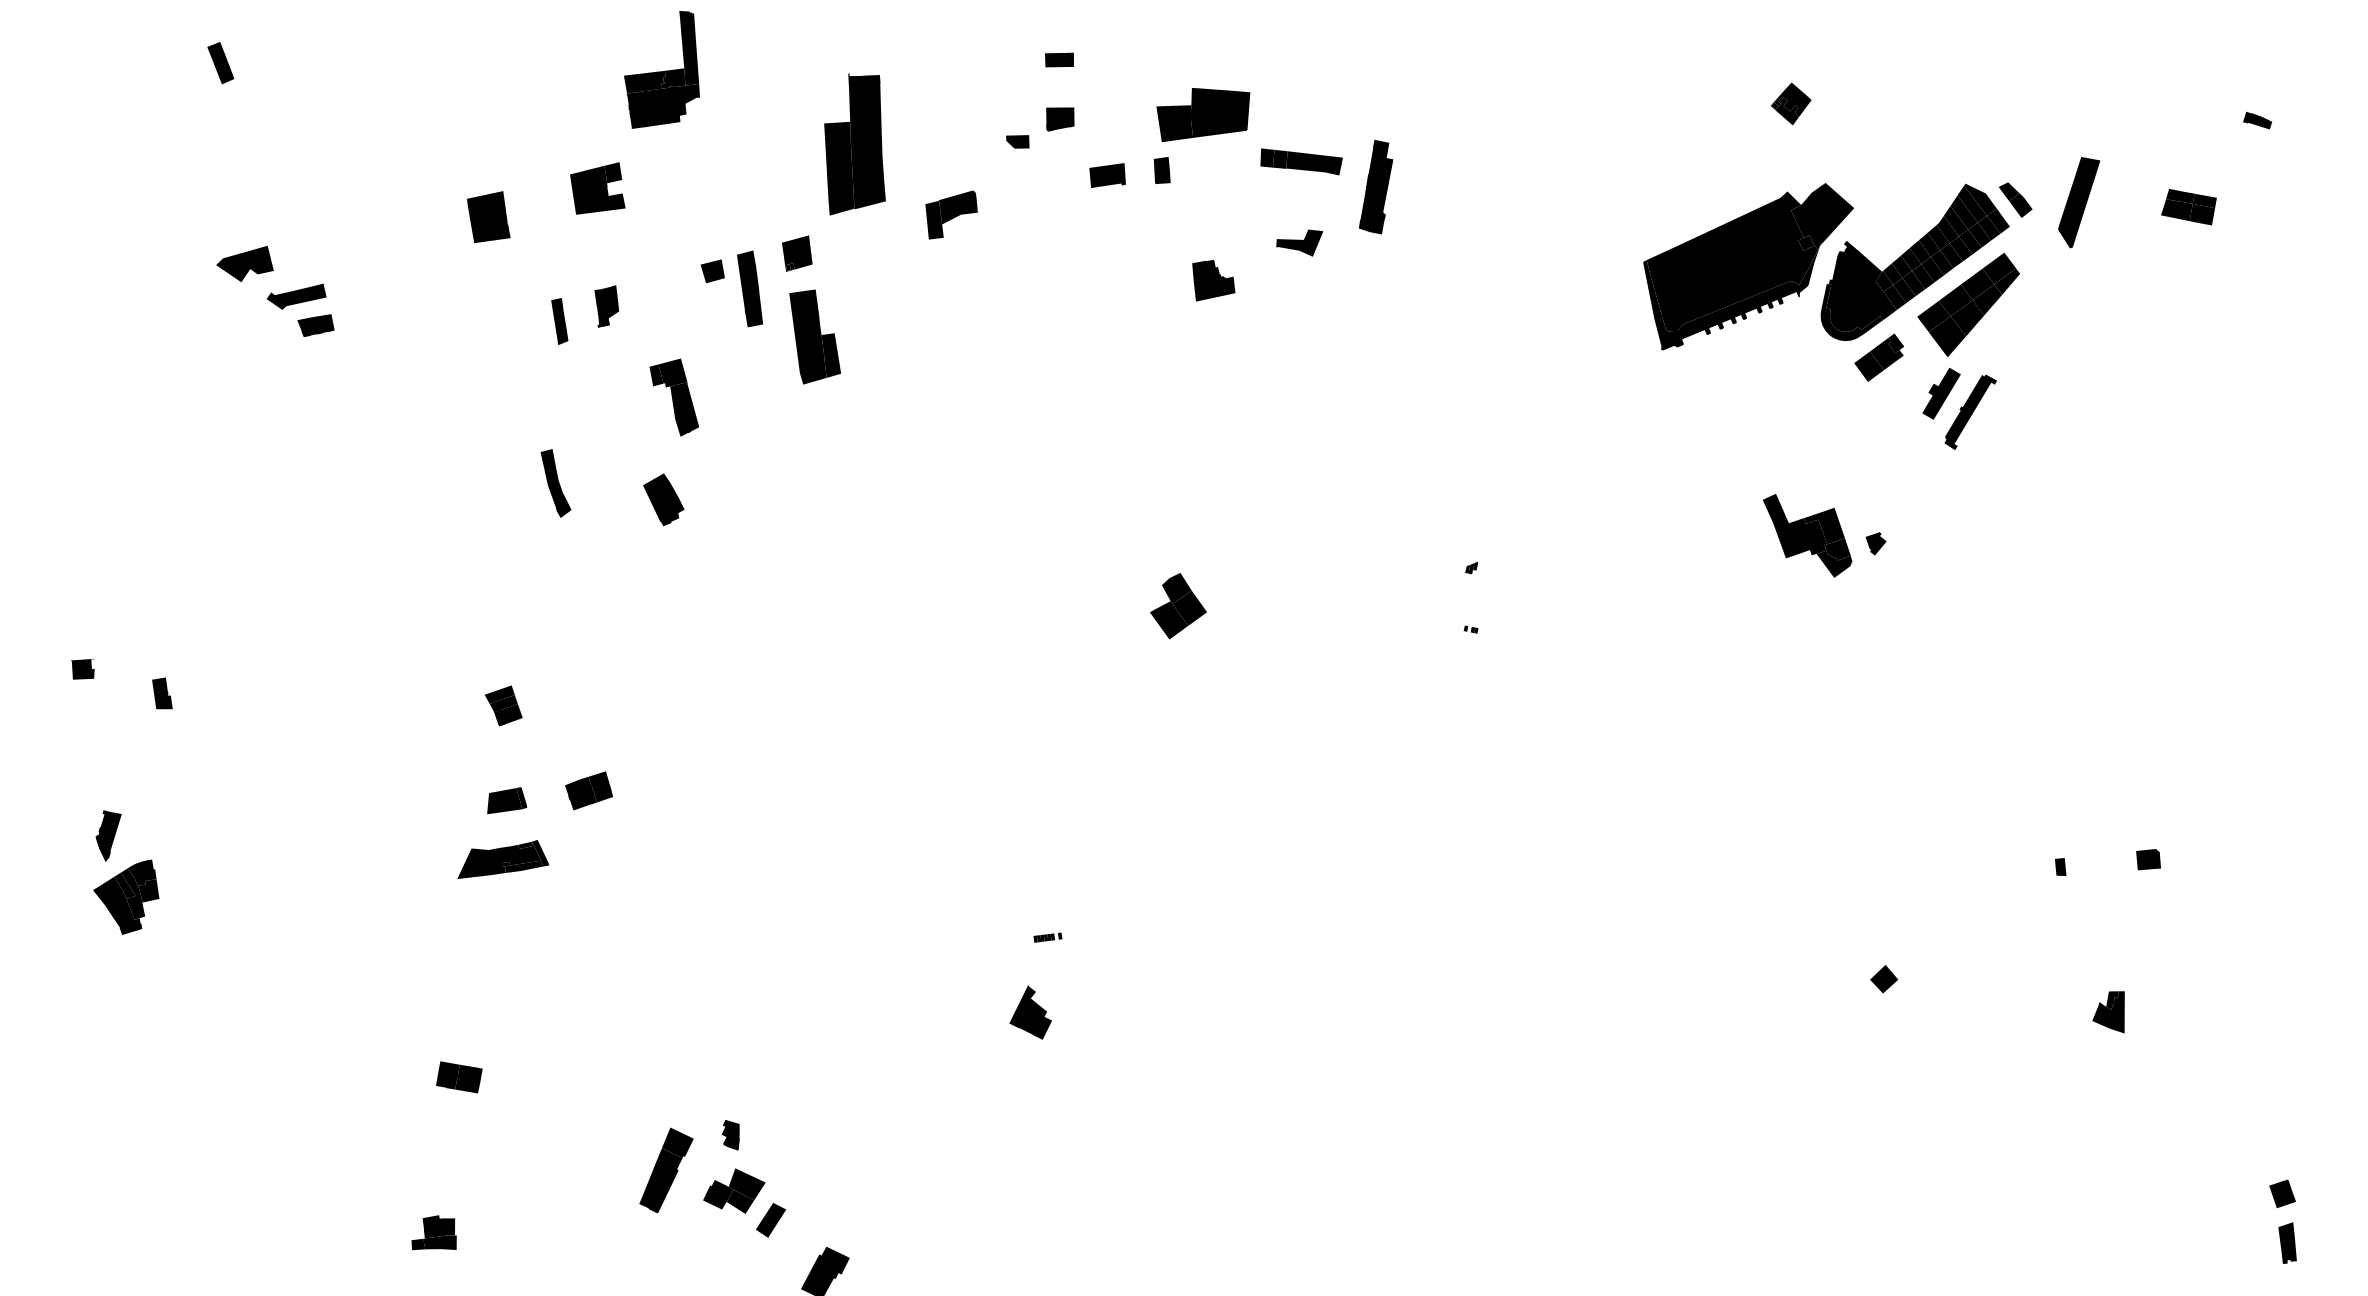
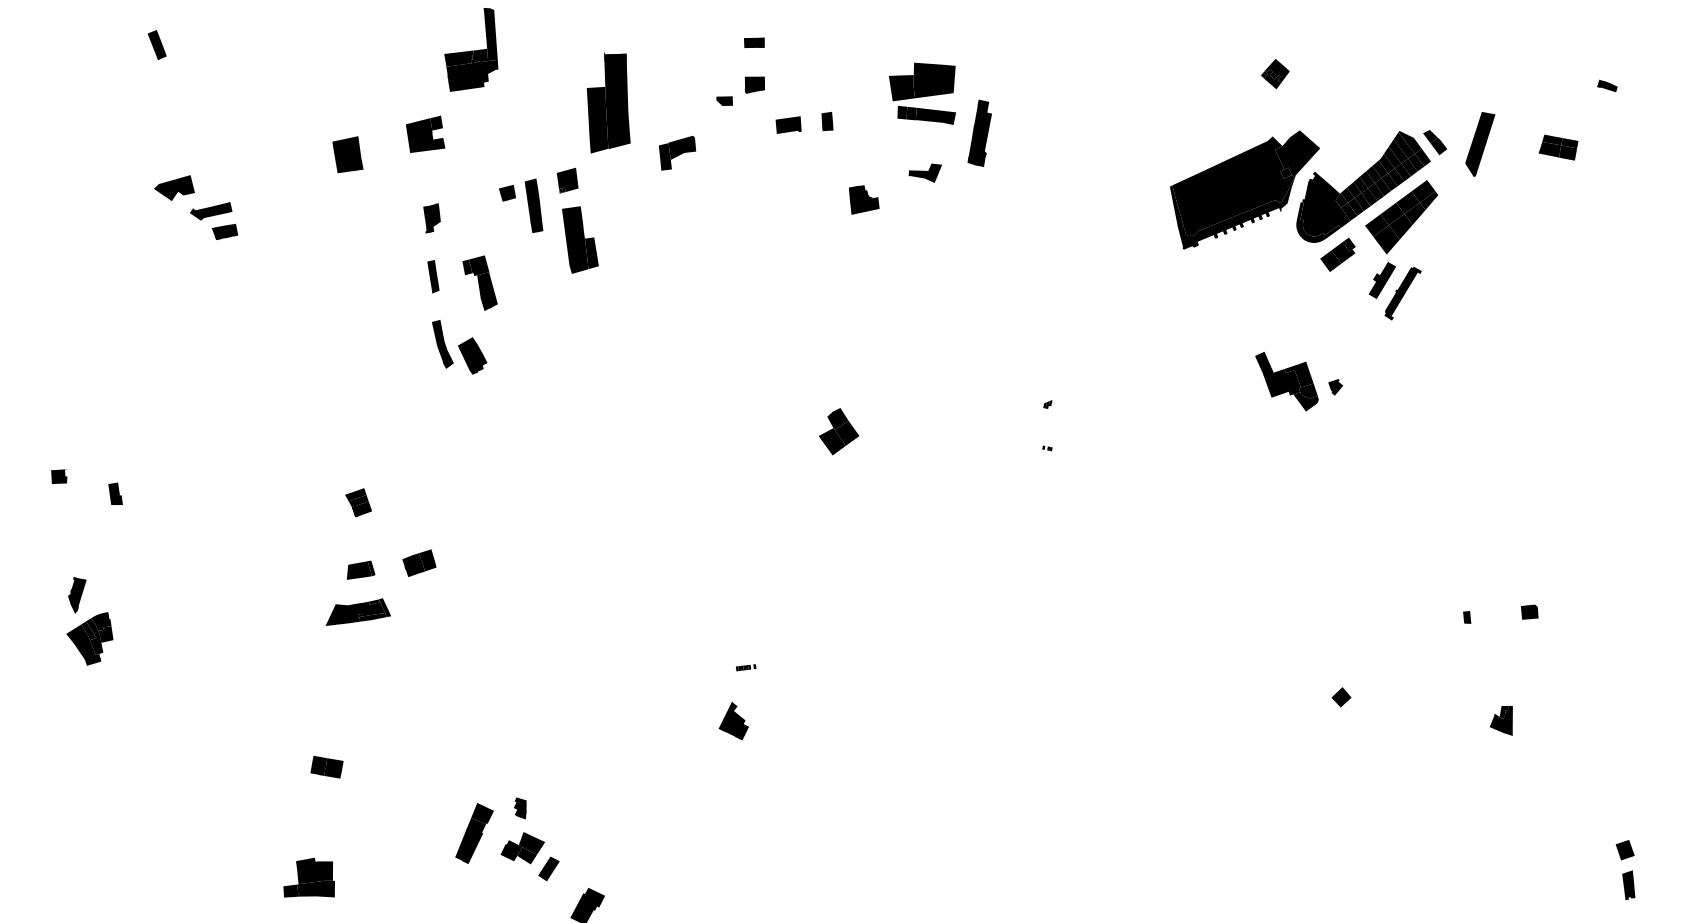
part: (1203, 115) -> (922, 82), moved
part: (559, 321) -> (433, 276), moved
part: (555, 483) -> (442, 344), moved
part: (433, 1232) -> (308, 877), size x1.6

